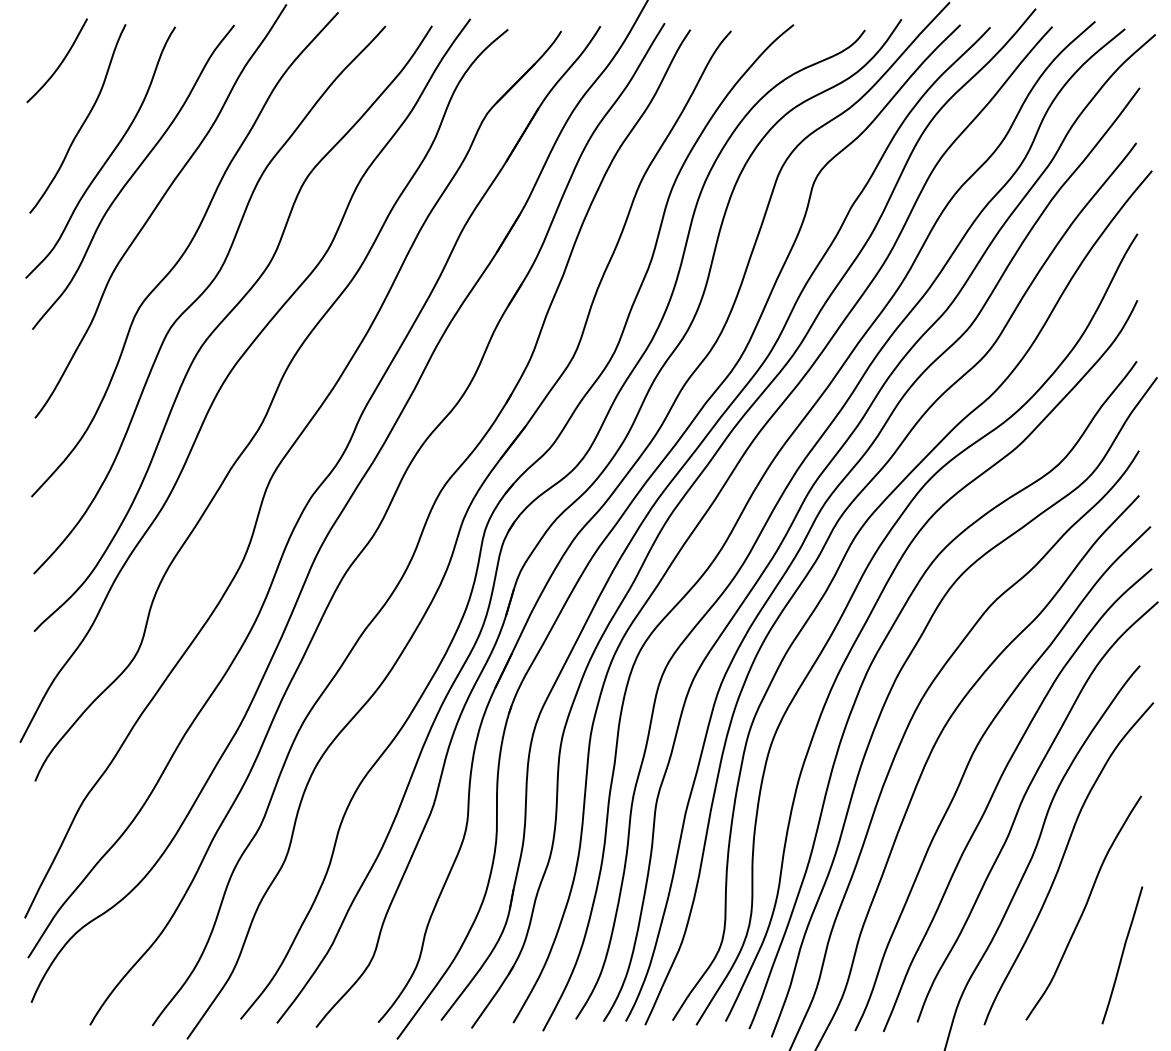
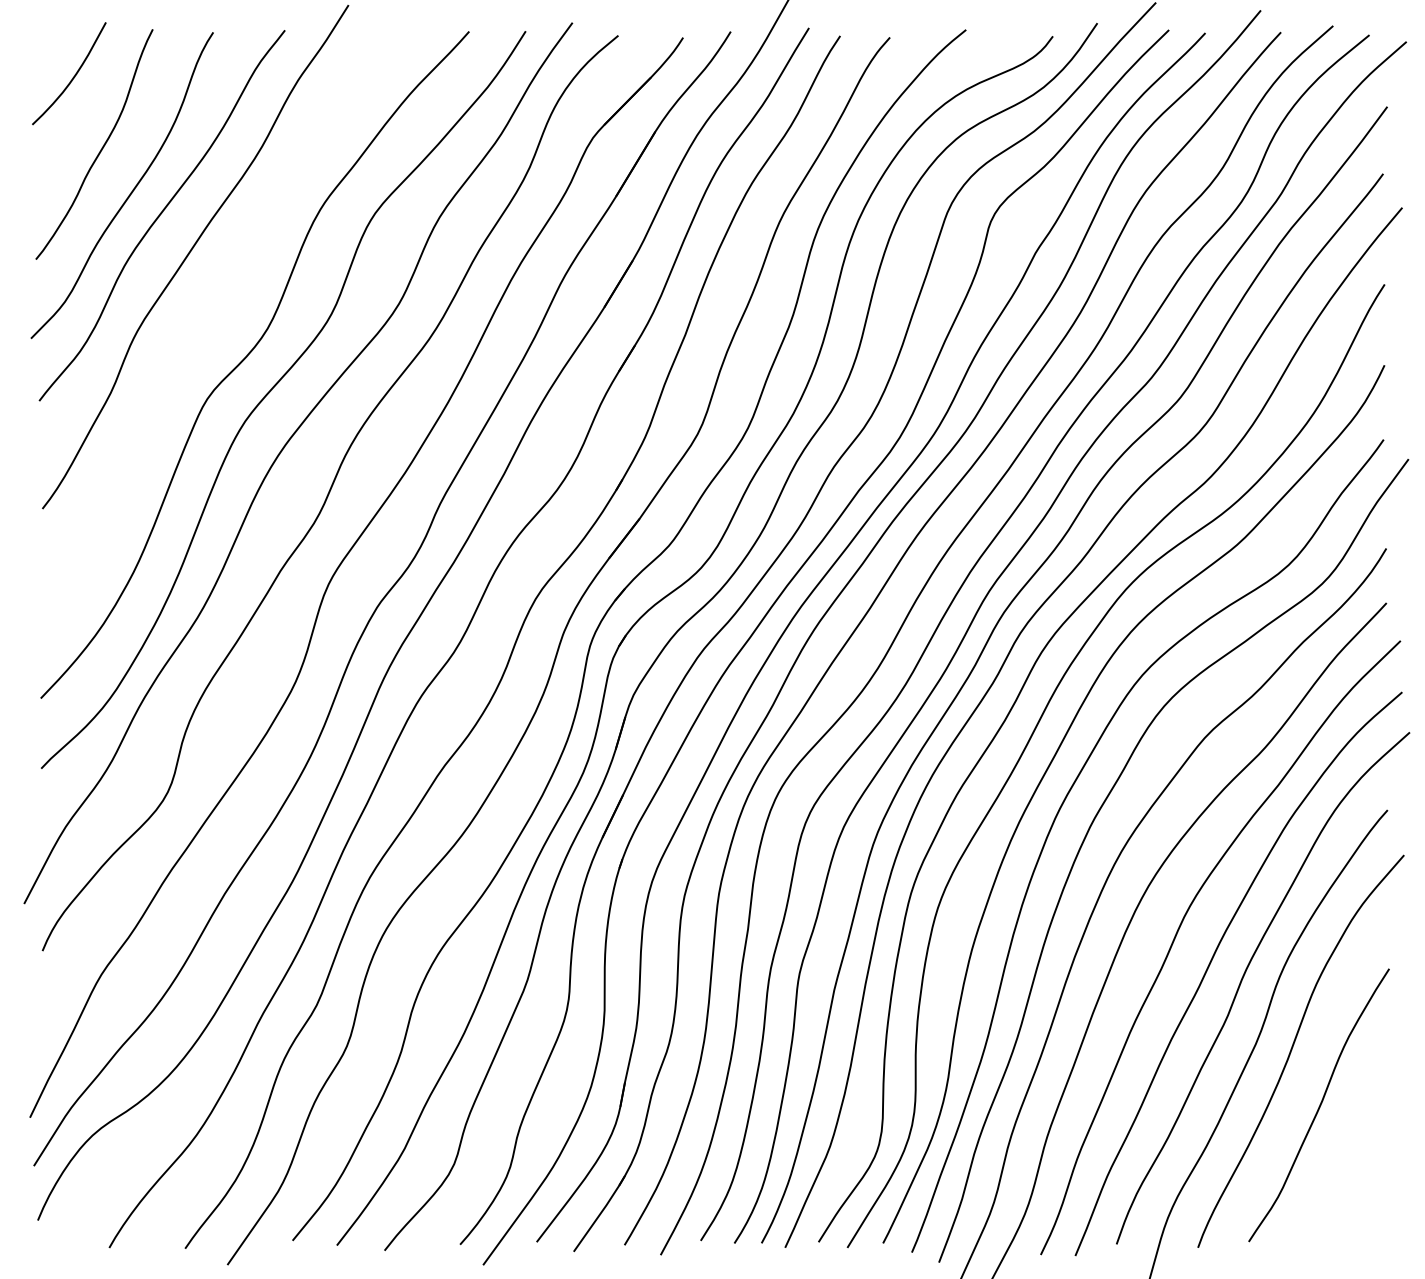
curve: (184, 253) -> (224, 308), removed
line: (1122, 955) -> (1366, 1162), removed

